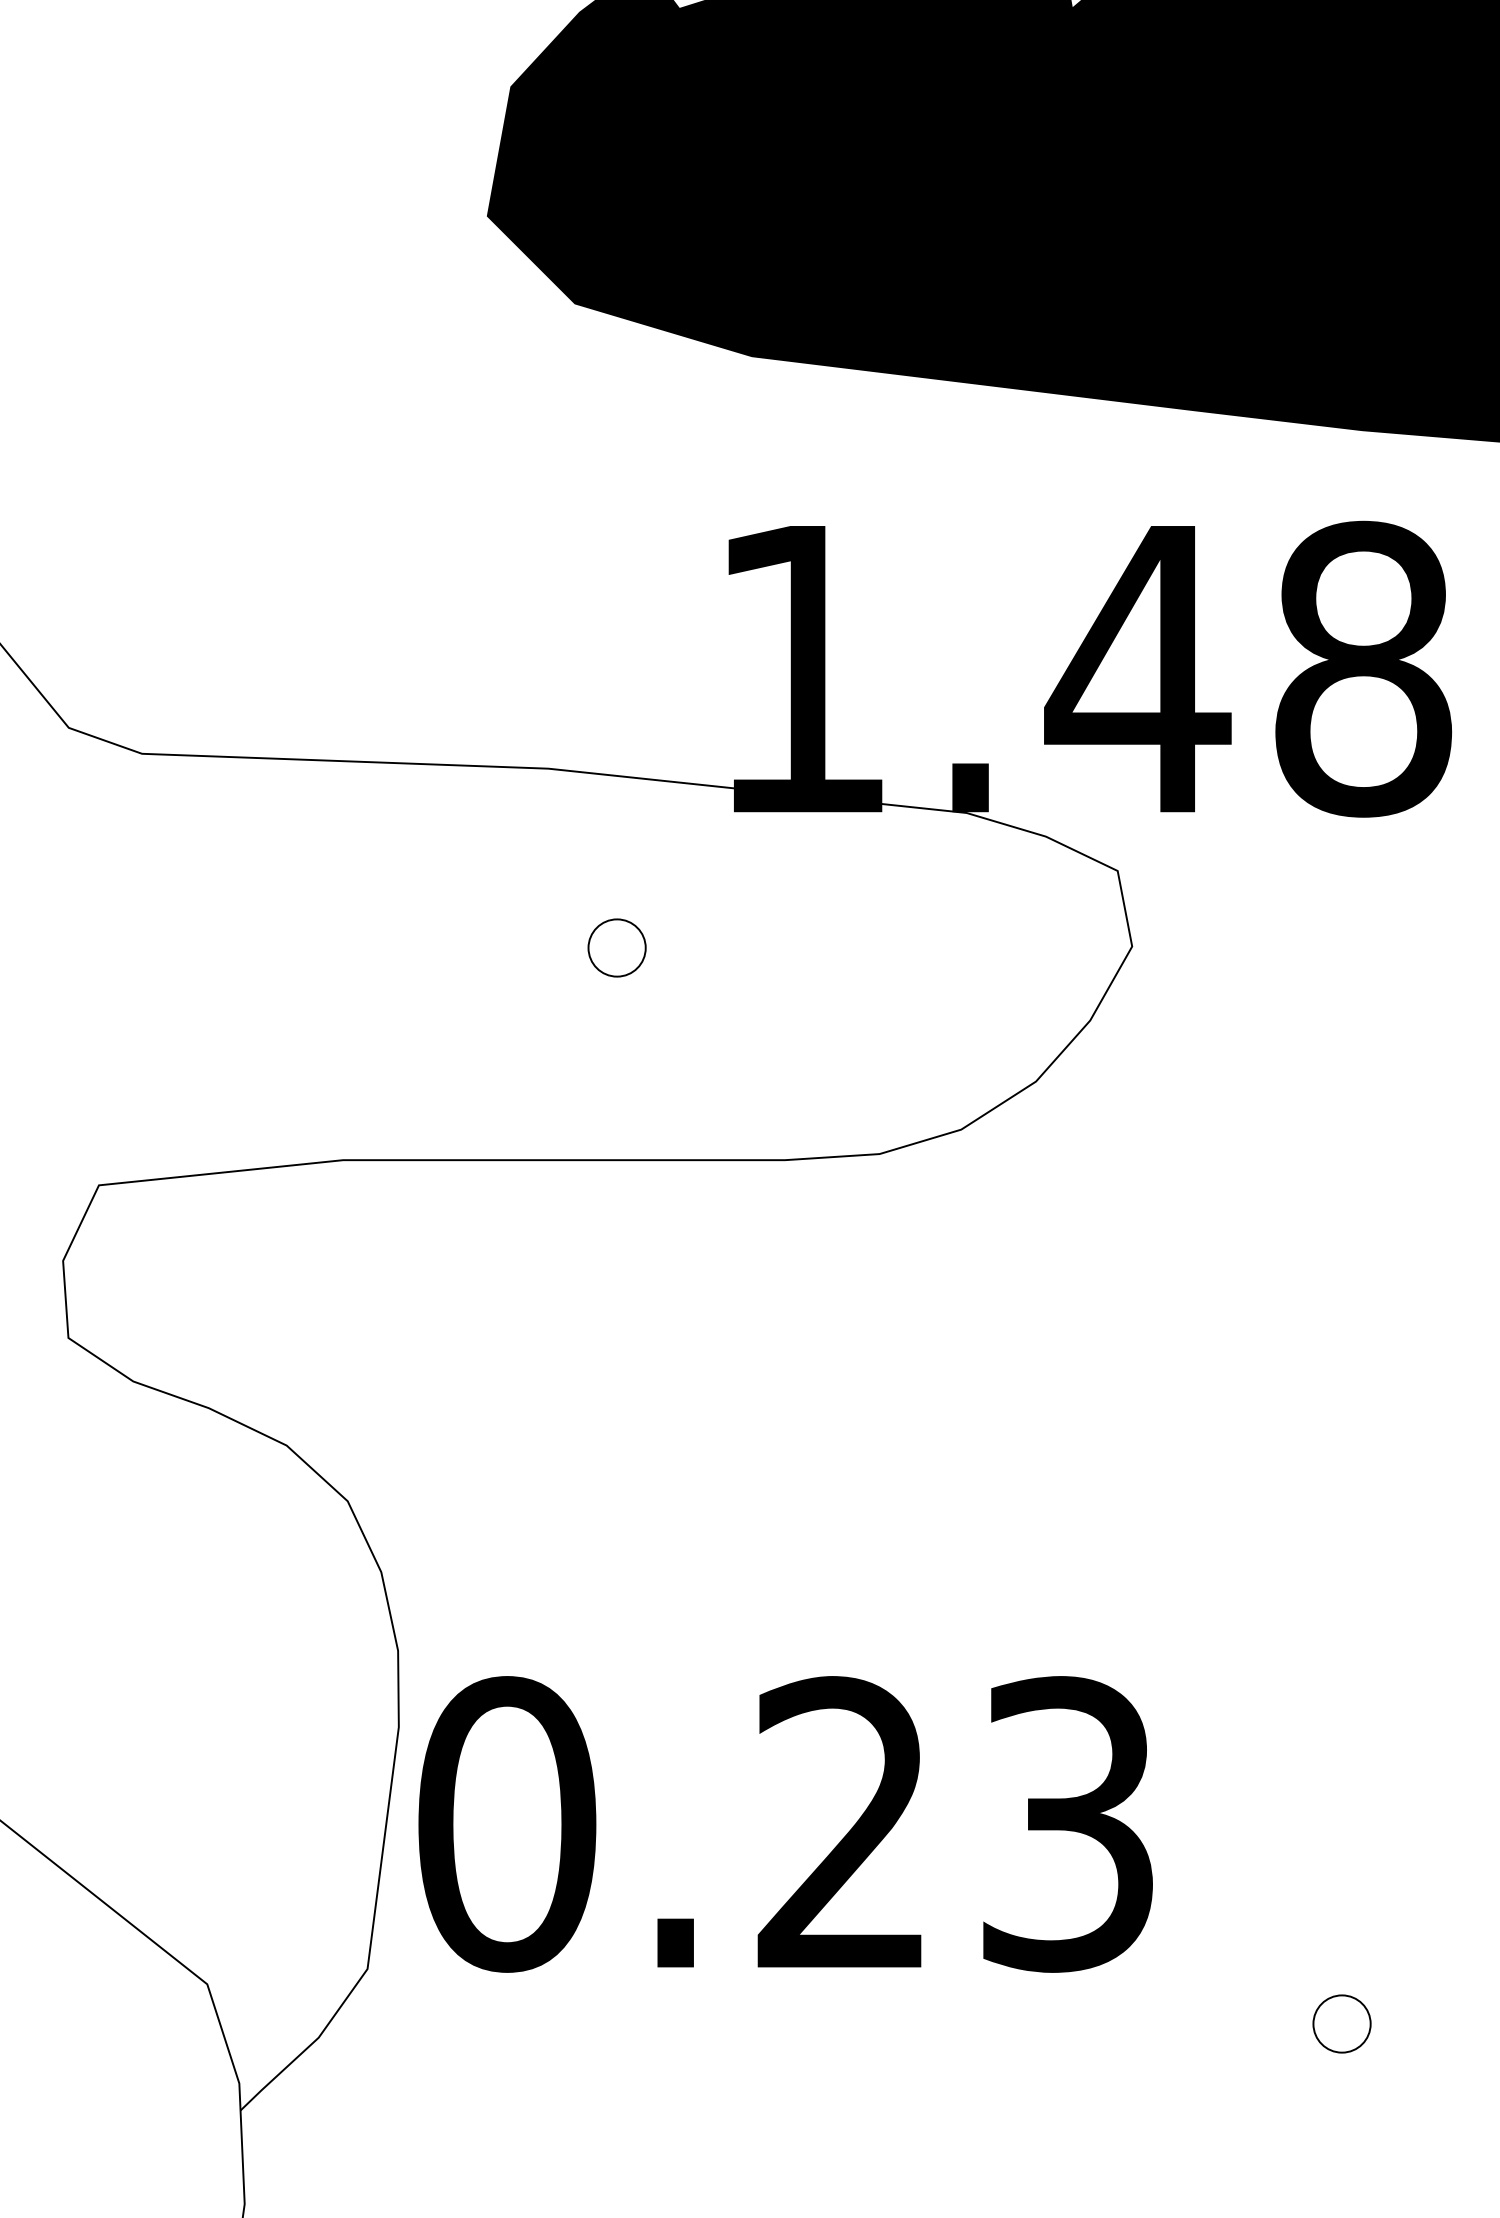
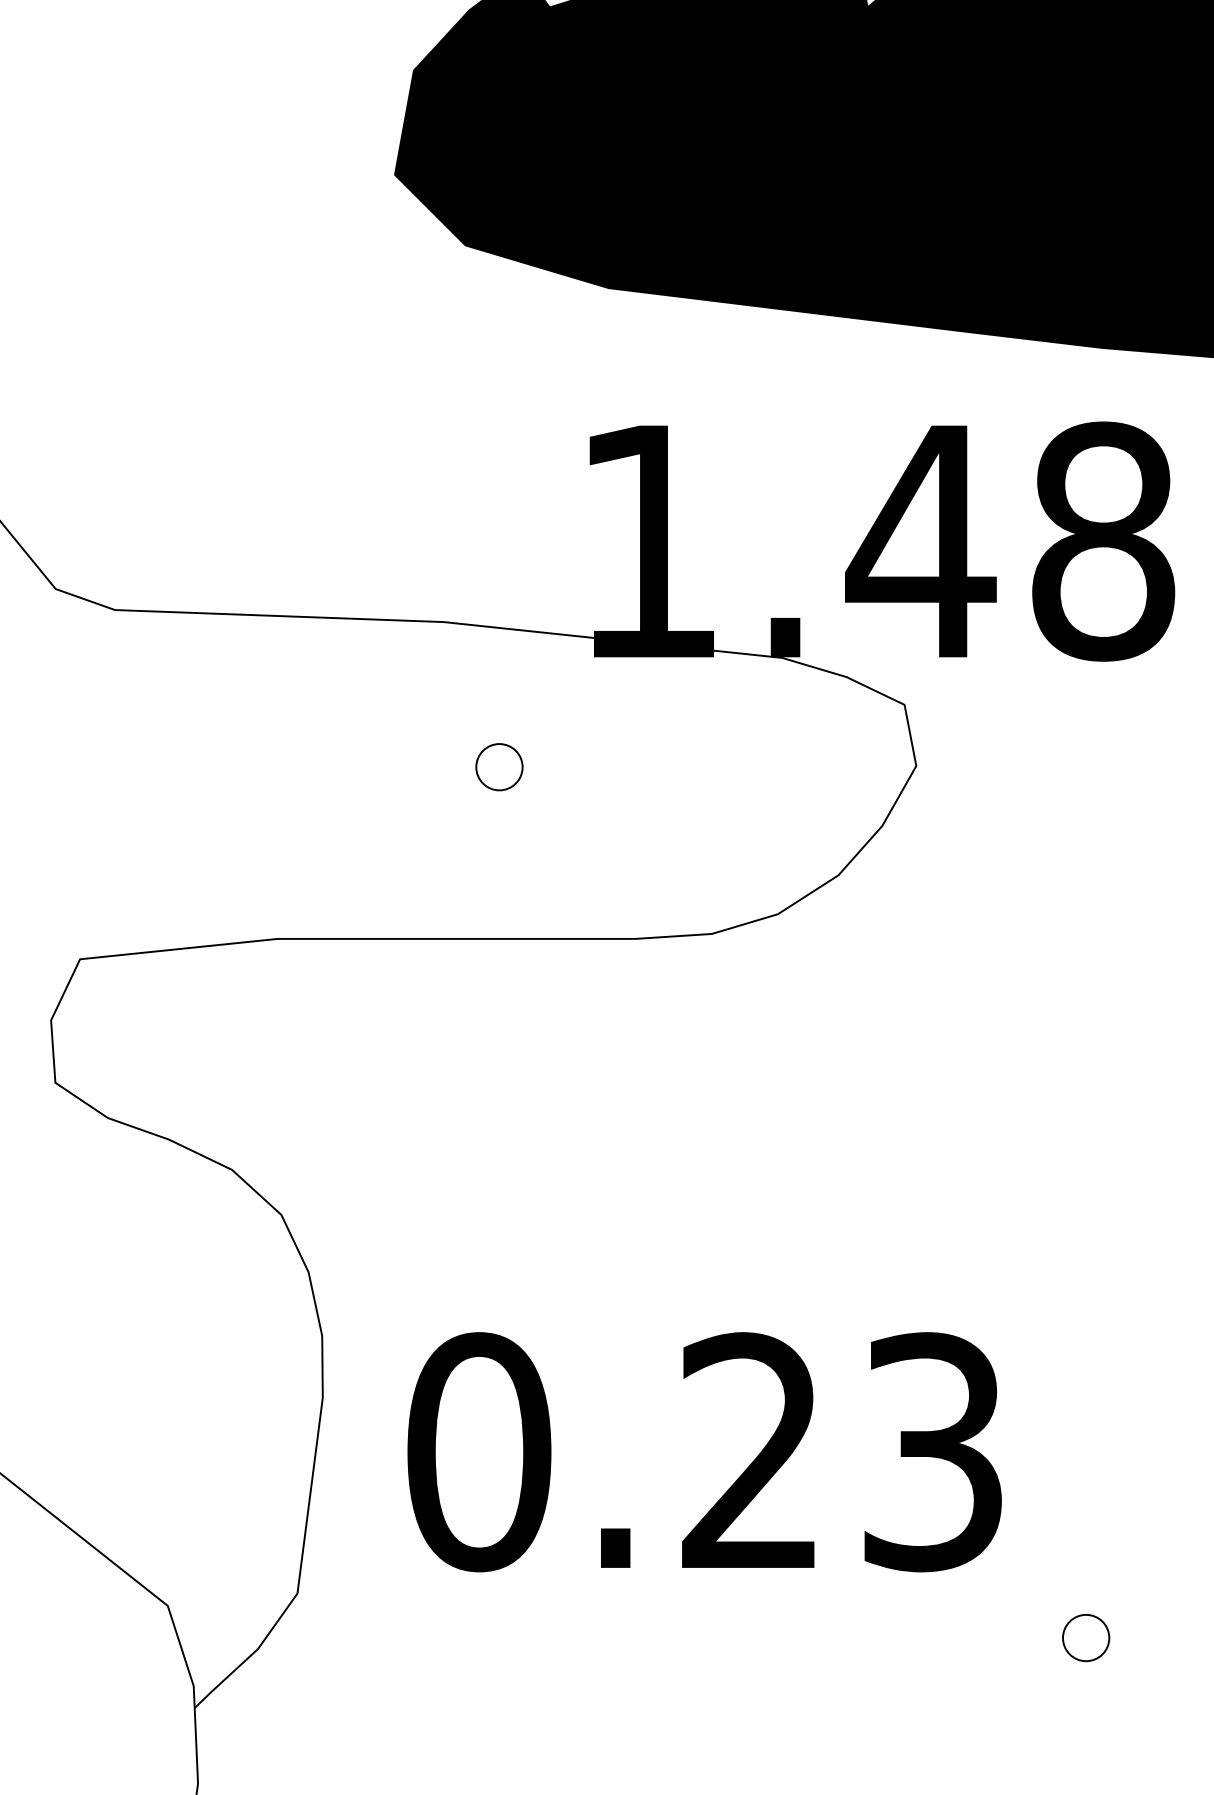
text: (785, 1824) -> (704, 1452), moved

